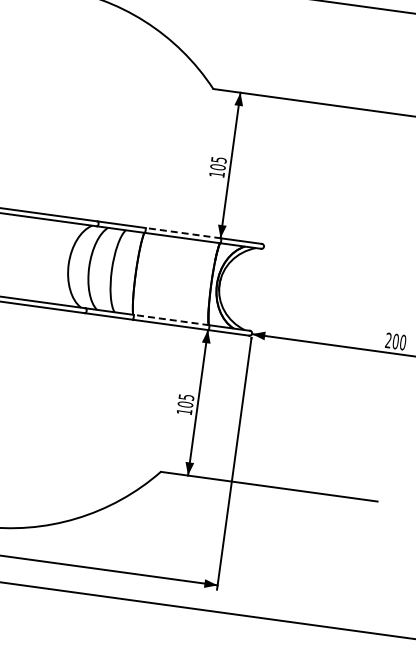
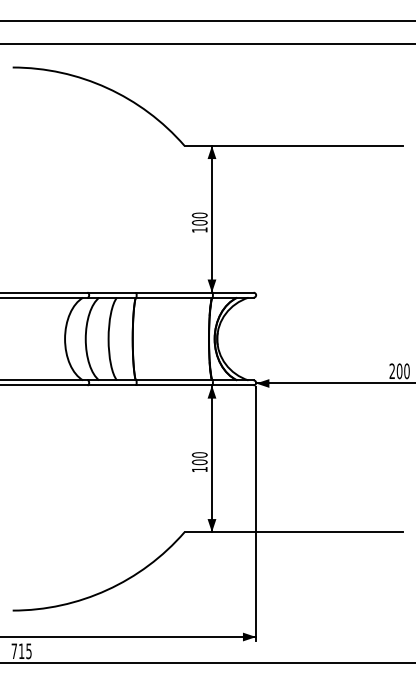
text: (218, 160) -> (199, 215), 105 -> 100
line: (183, 232) -> (174, 292), dashed -> solid
line: (171, 320) -> (174, 380), dashed -> solid
text: (186, 396) -> (199, 454), 105 -> 100

